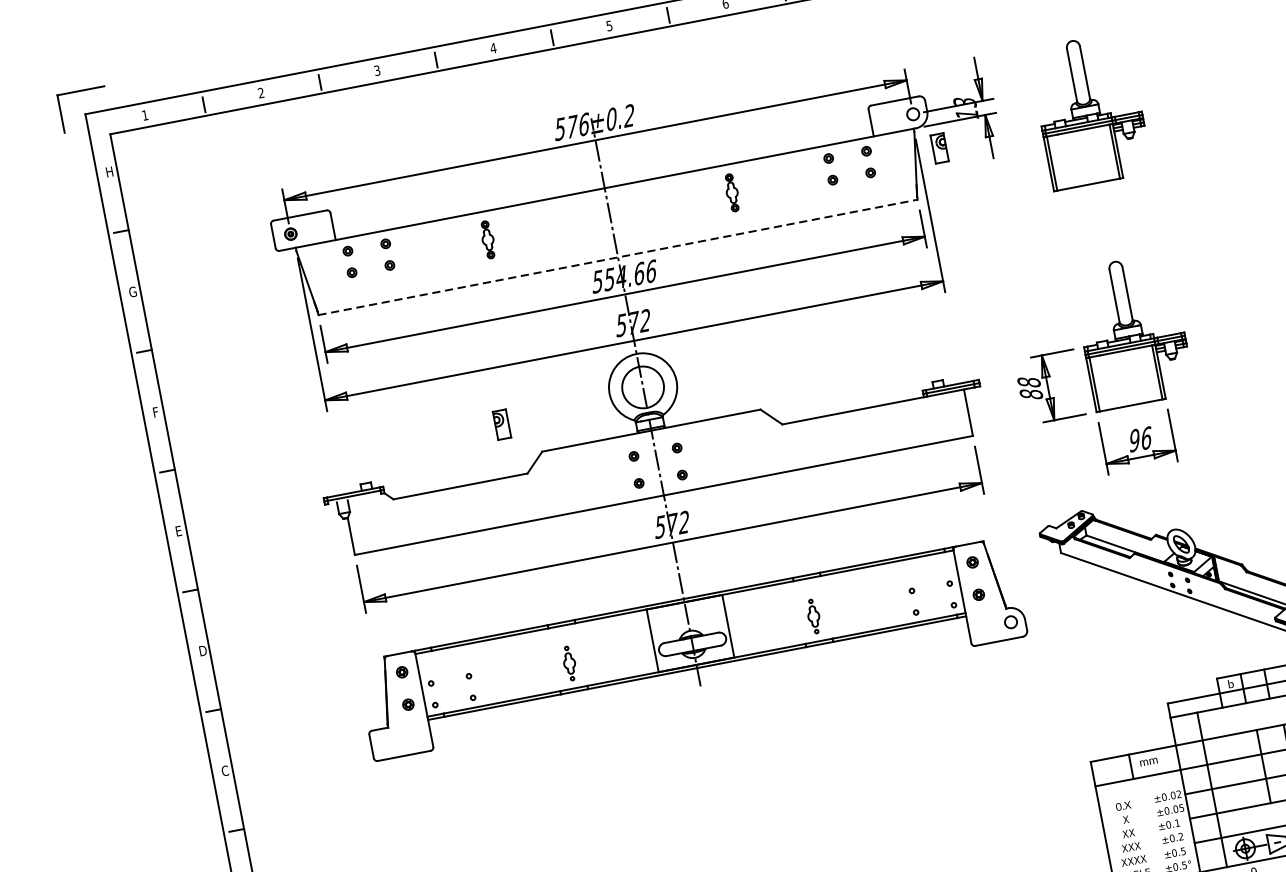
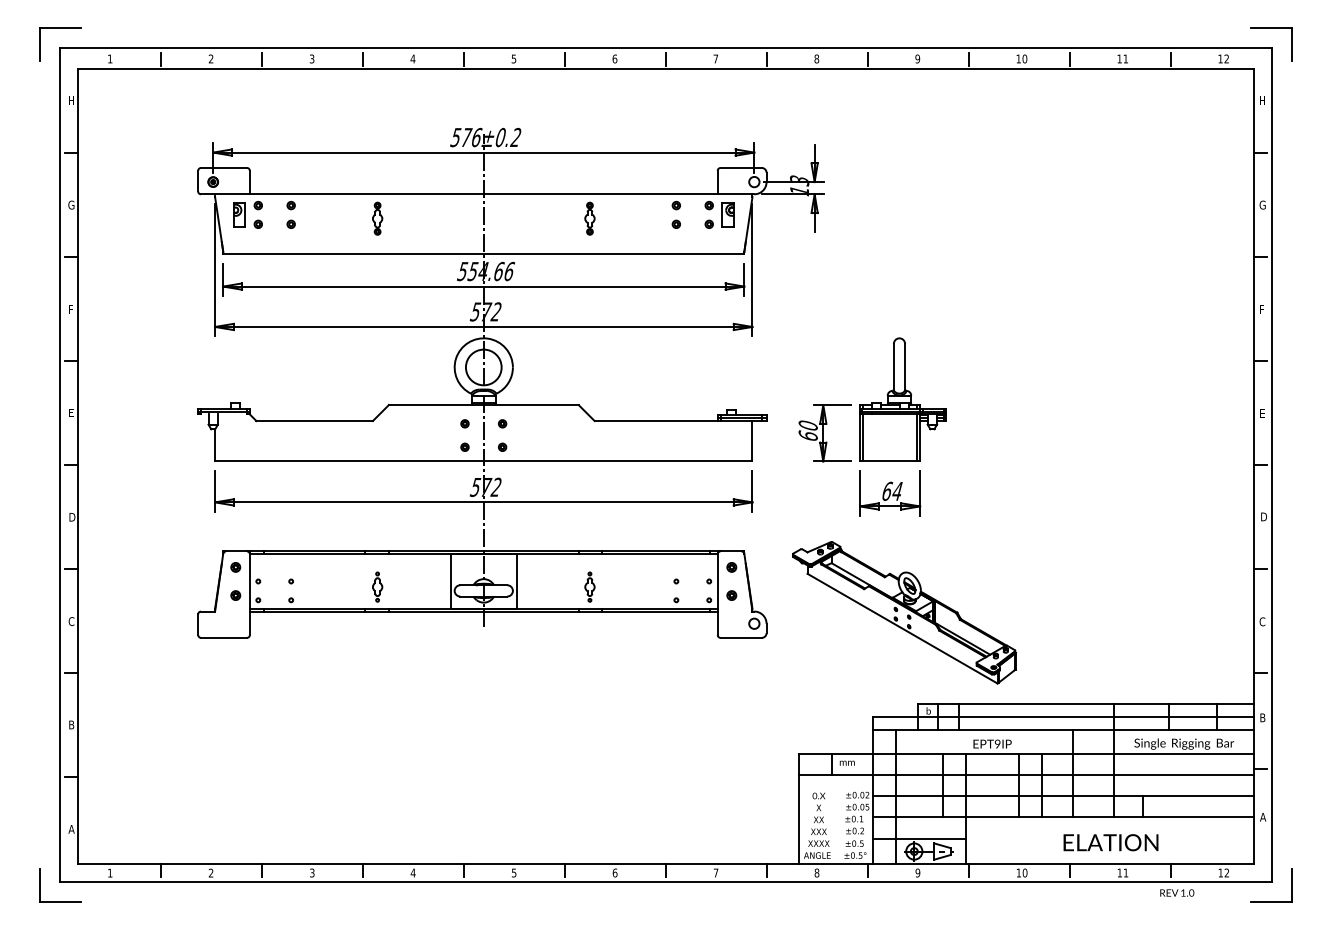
part: (1089, 110) -> (902, 207), removed
part: (938, 147) -> (727, 214), moved
line: (617, 257) -> (483, 254), dashed -> solid
text: (1029, 388) -> (807, 430), 88 -> 60
part: (501, 424) -> (239, 214), moved
text: (1140, 439) -> (892, 491), 96 -> 64

